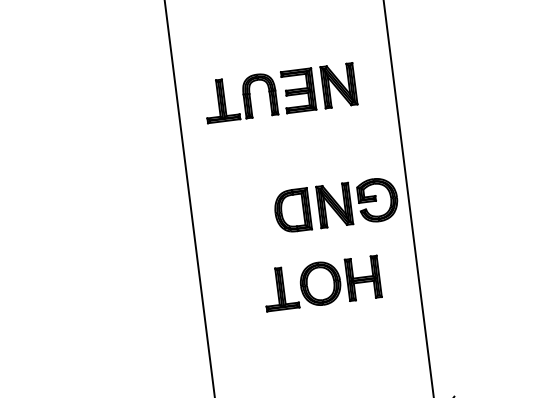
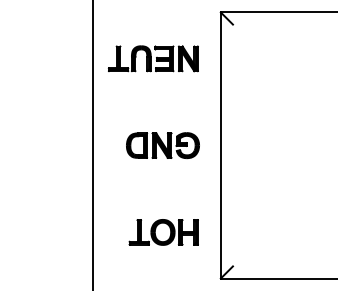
part: (278, 92) -> (152, 58), moved
part: (335, 205) -> (162, 145), moved
part: (321, 283) -> (163, 232), moved

